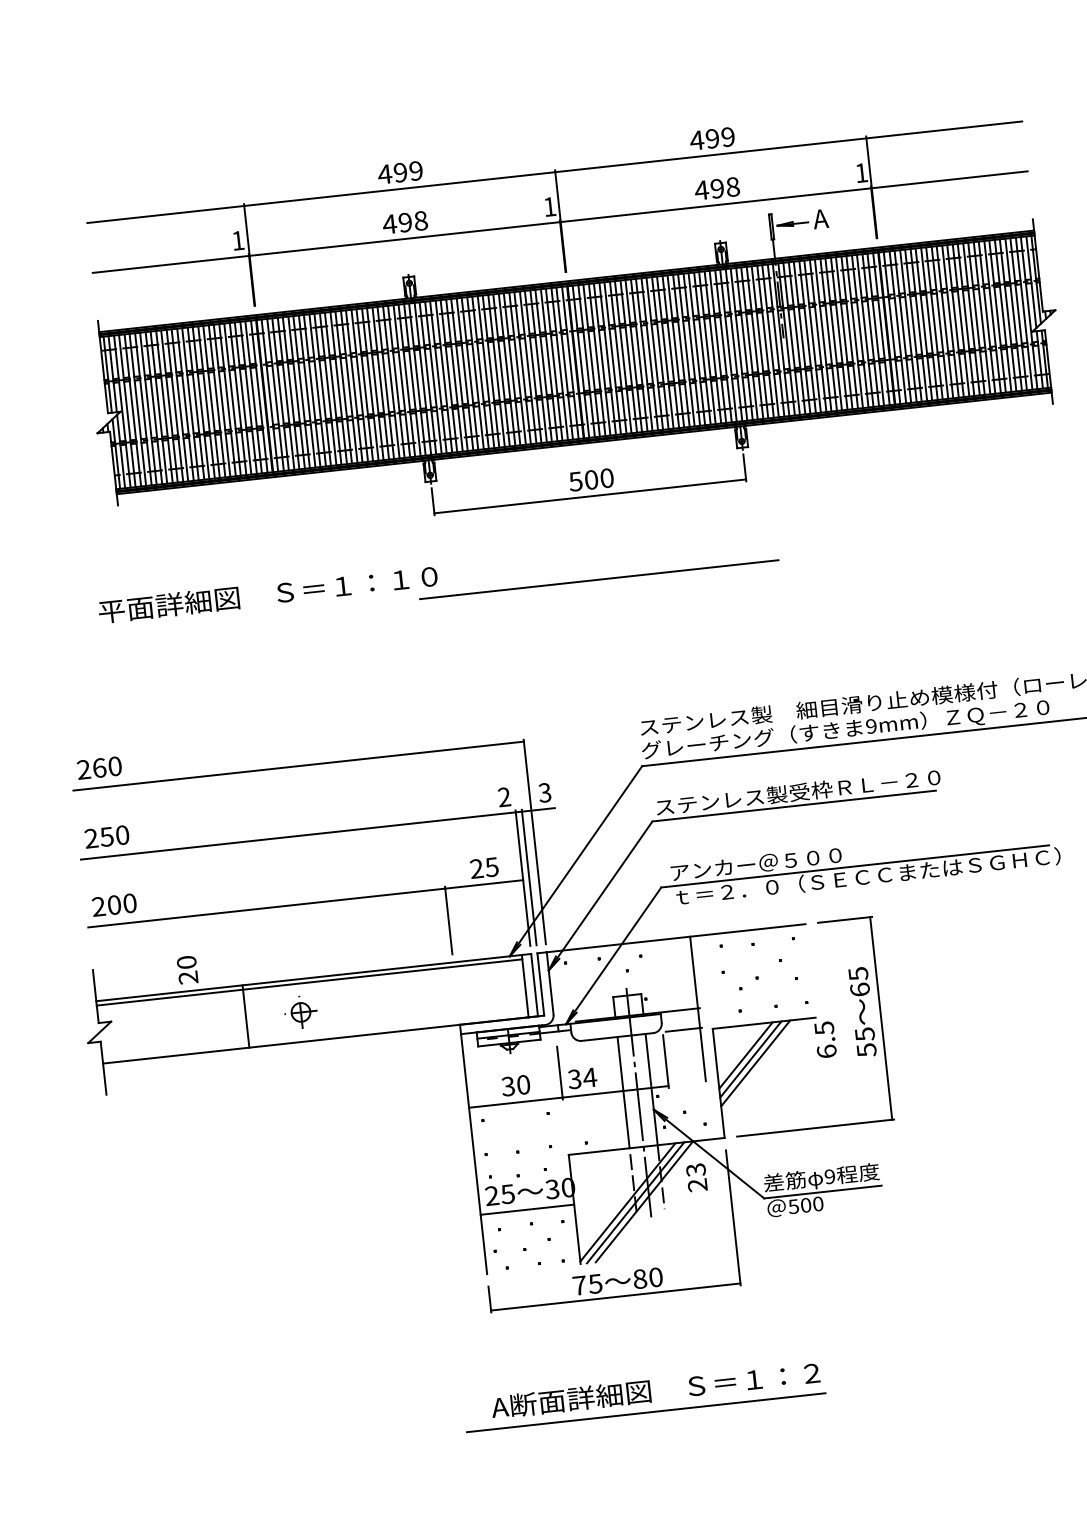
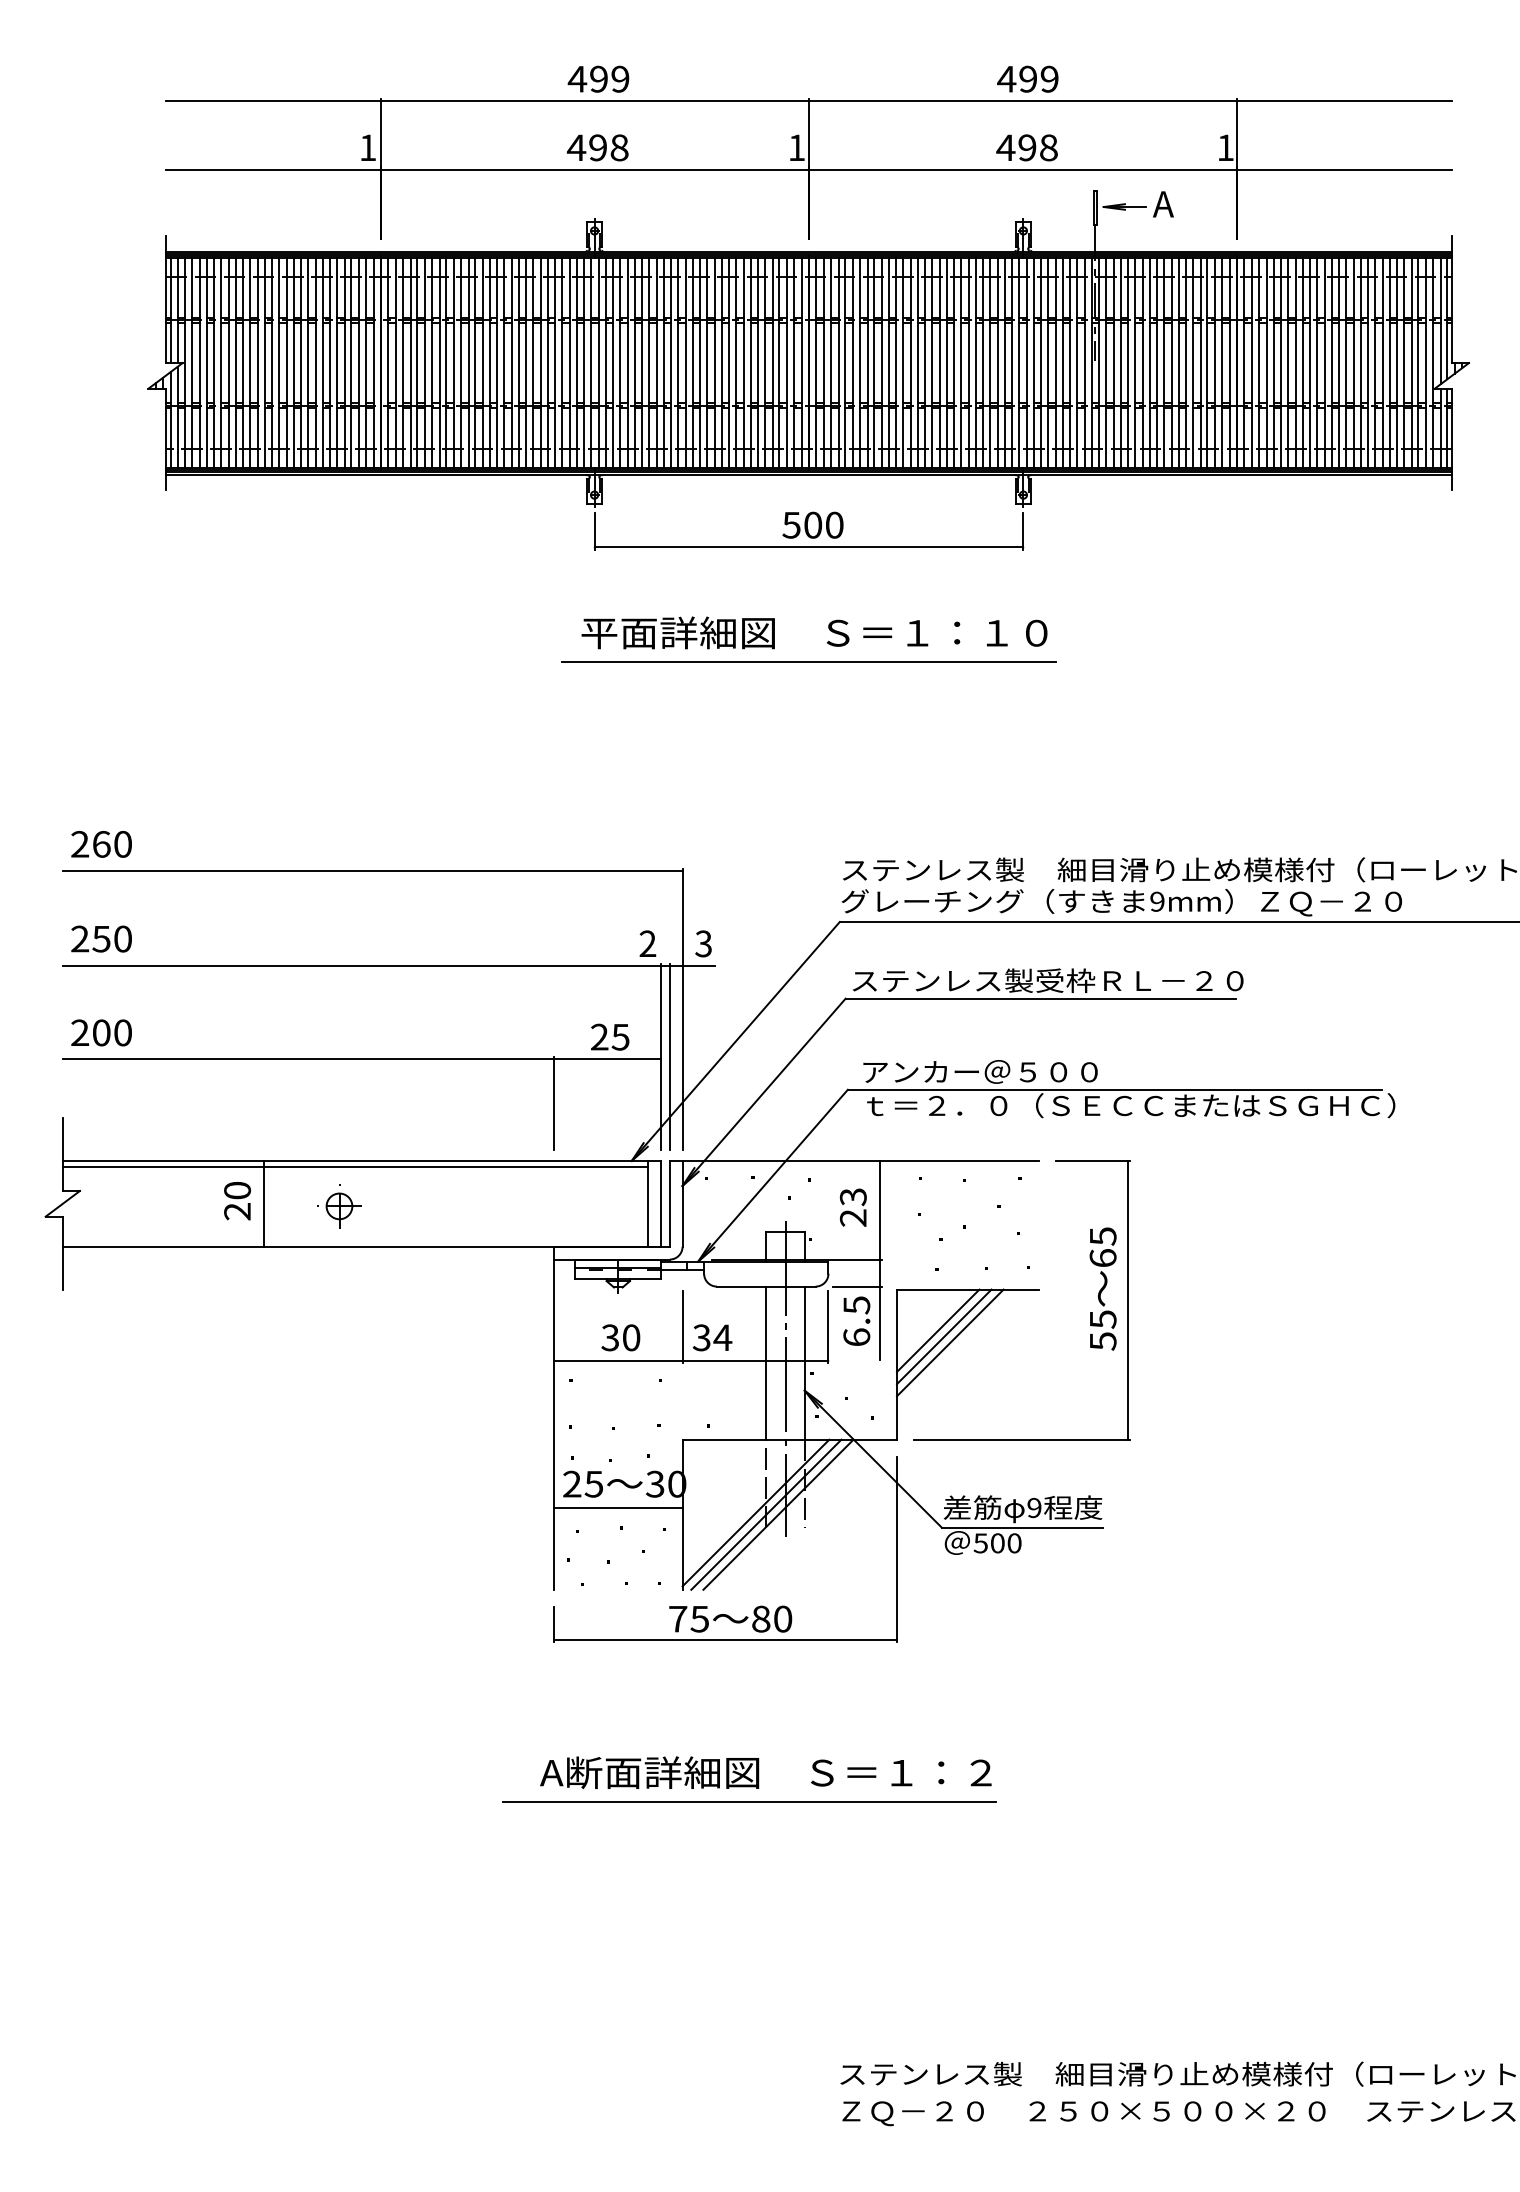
text: (268, 593) -> (814, 632), moved
text: (187, 970) -> (237, 1201), moved
text: (825, 1039) -> (856, 1320), moved
text: (696, 1177) -> (853, 1207), moved

